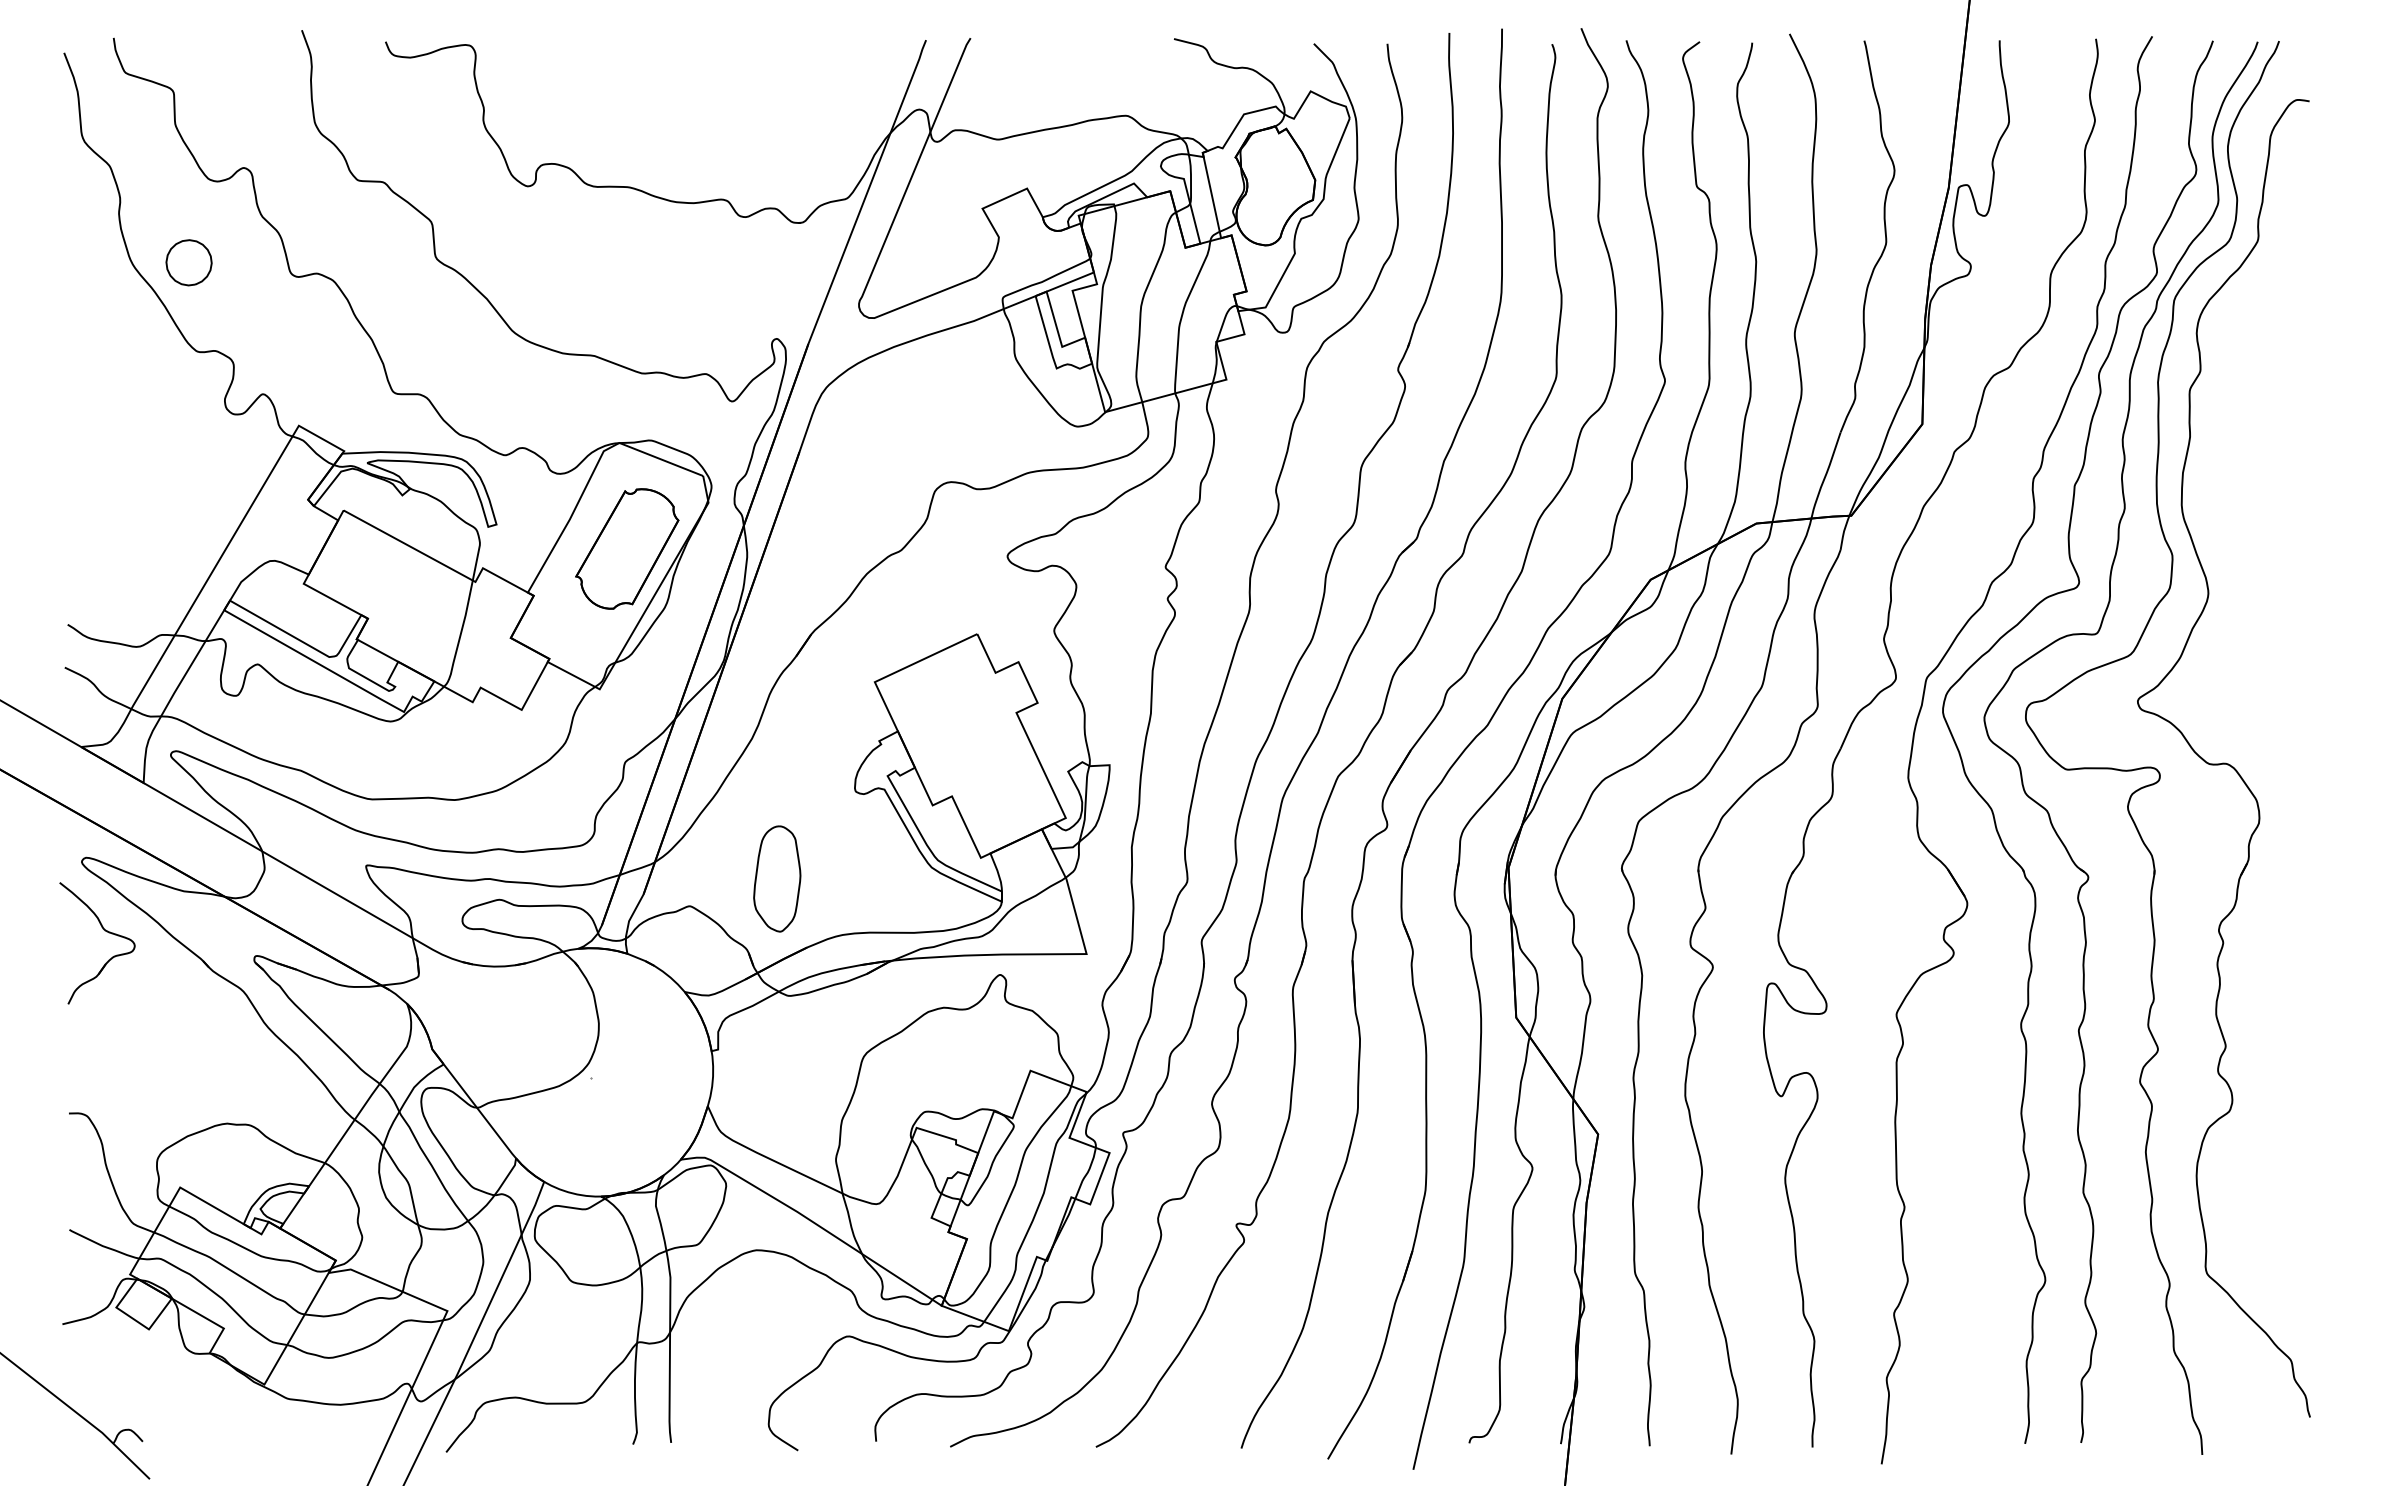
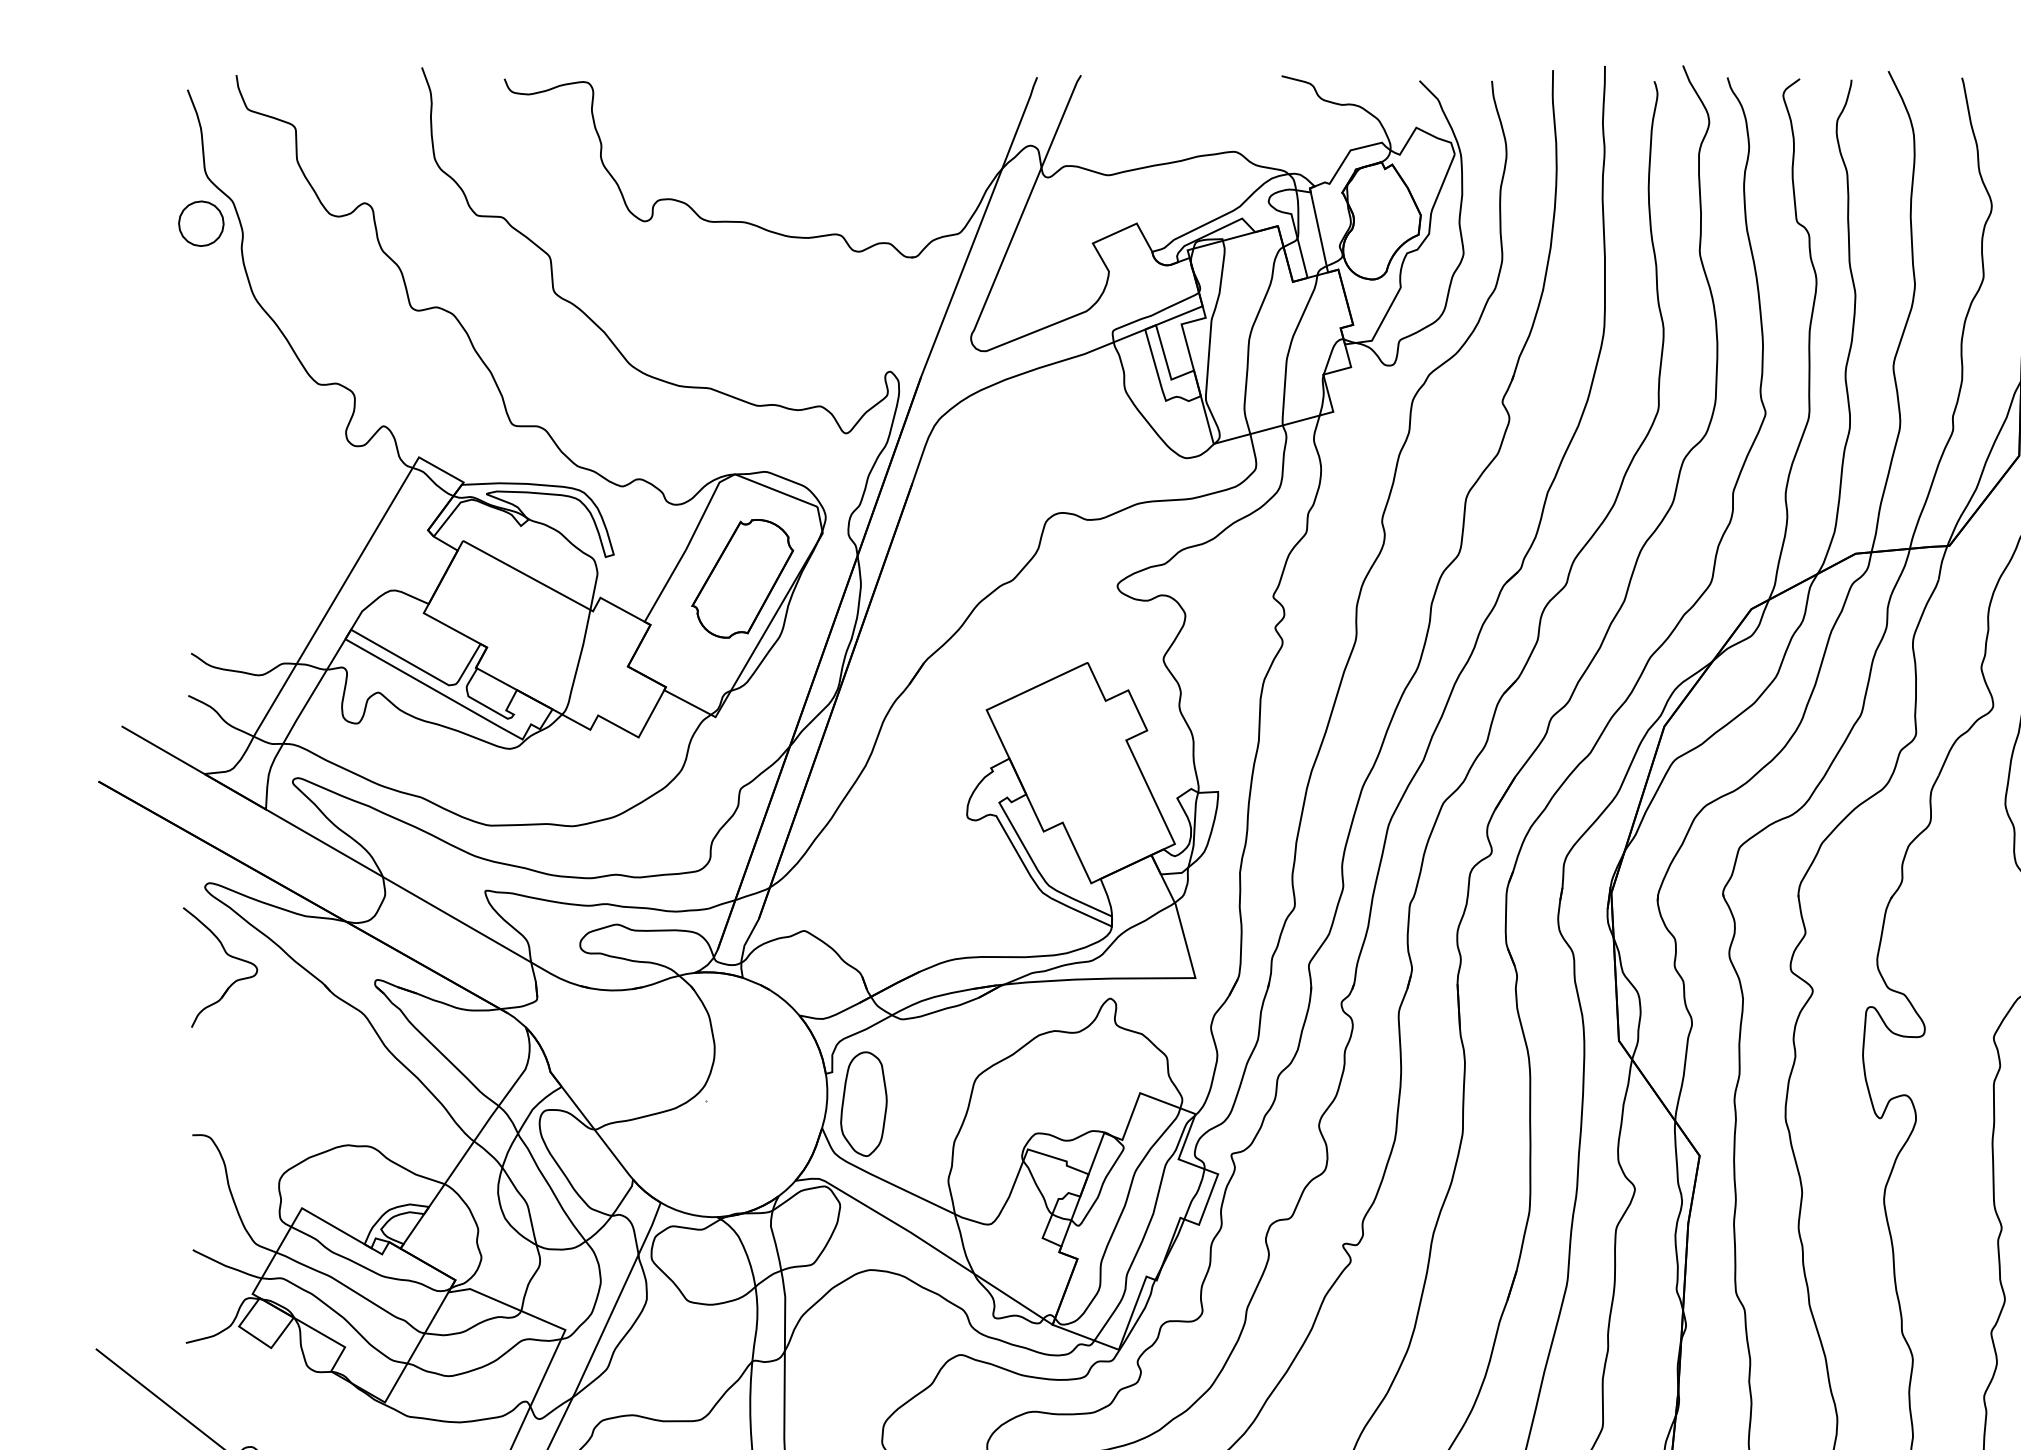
part: (188, 262) -> (200, 223), moved
part: (777, 878) -> (864, 1103), moved

